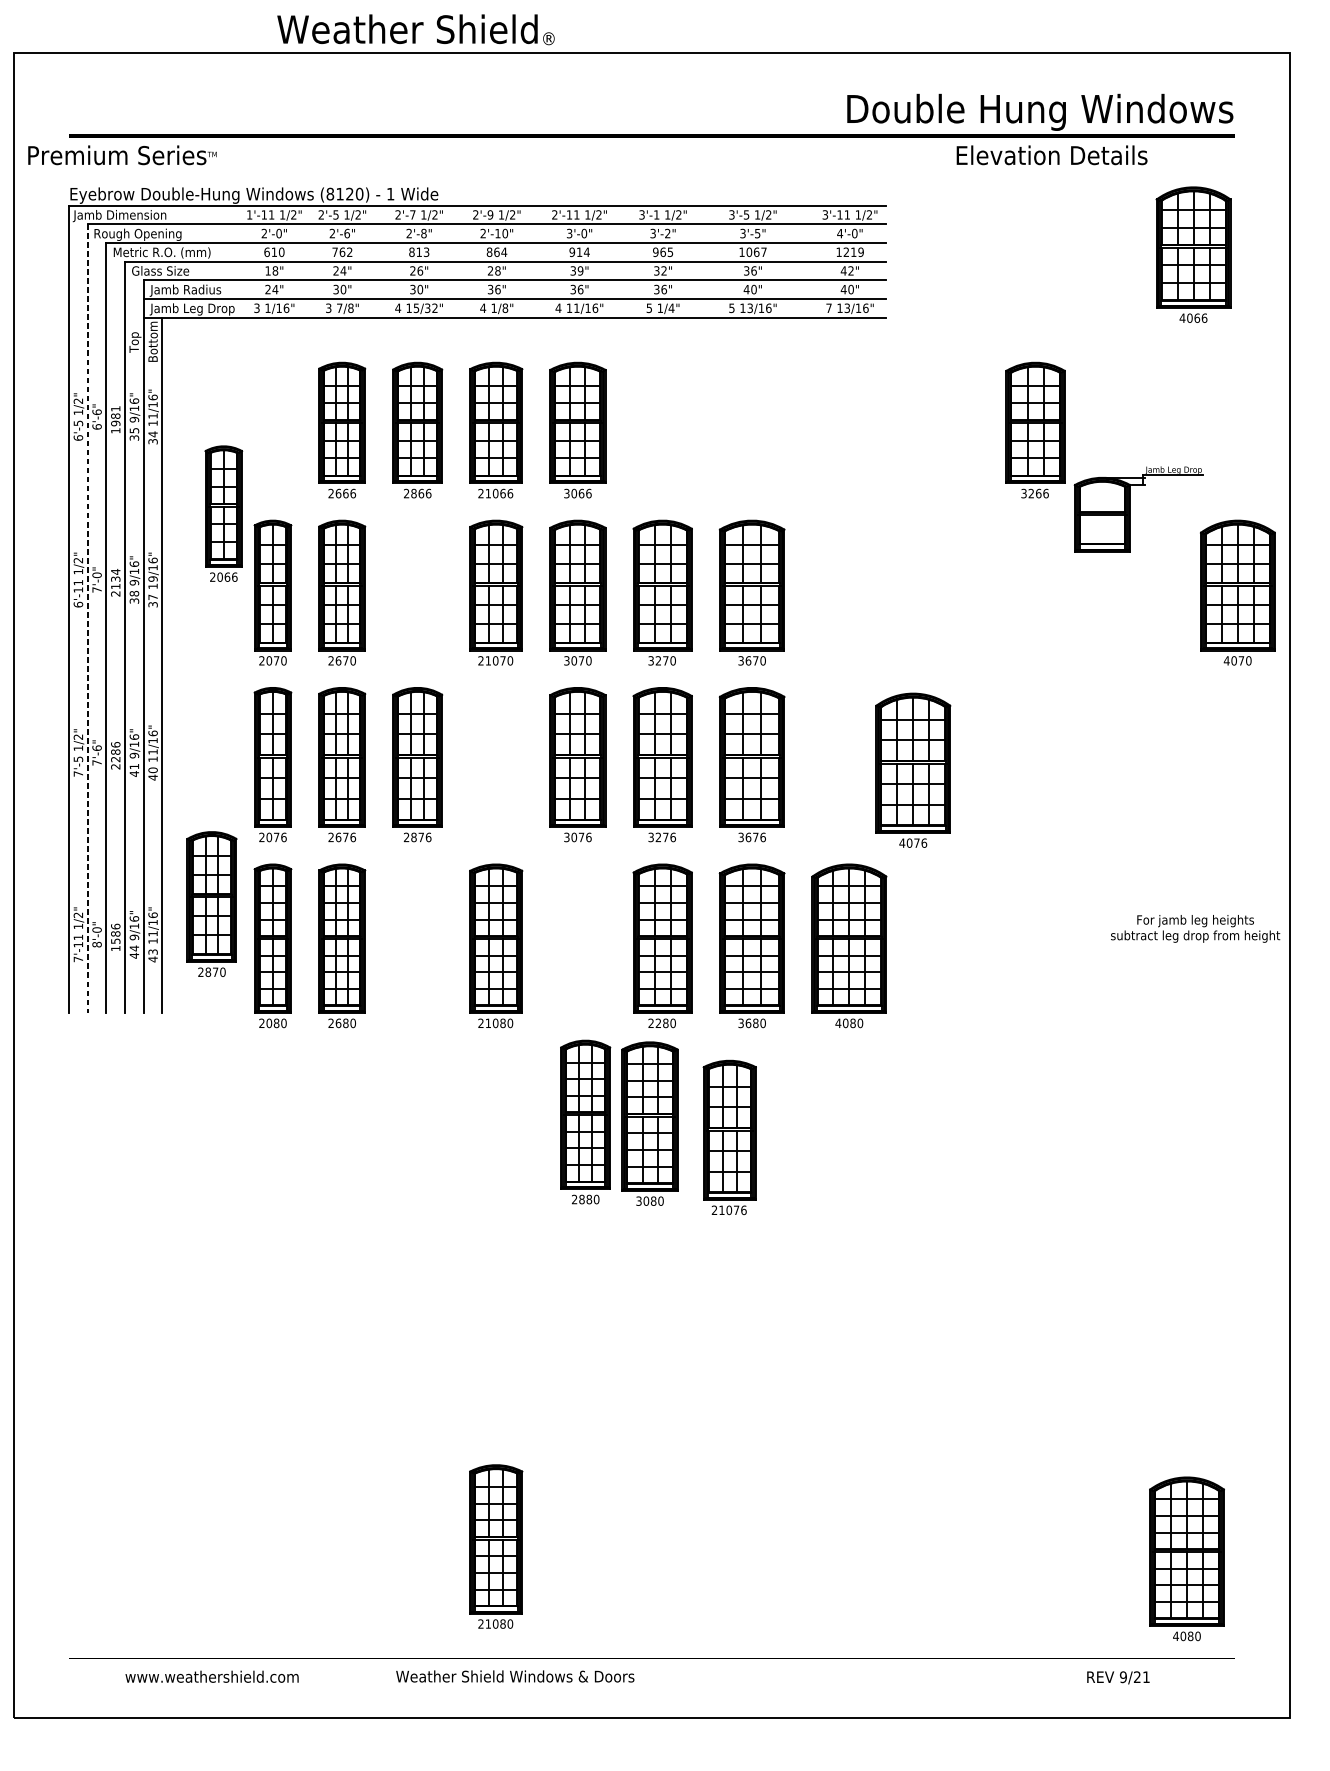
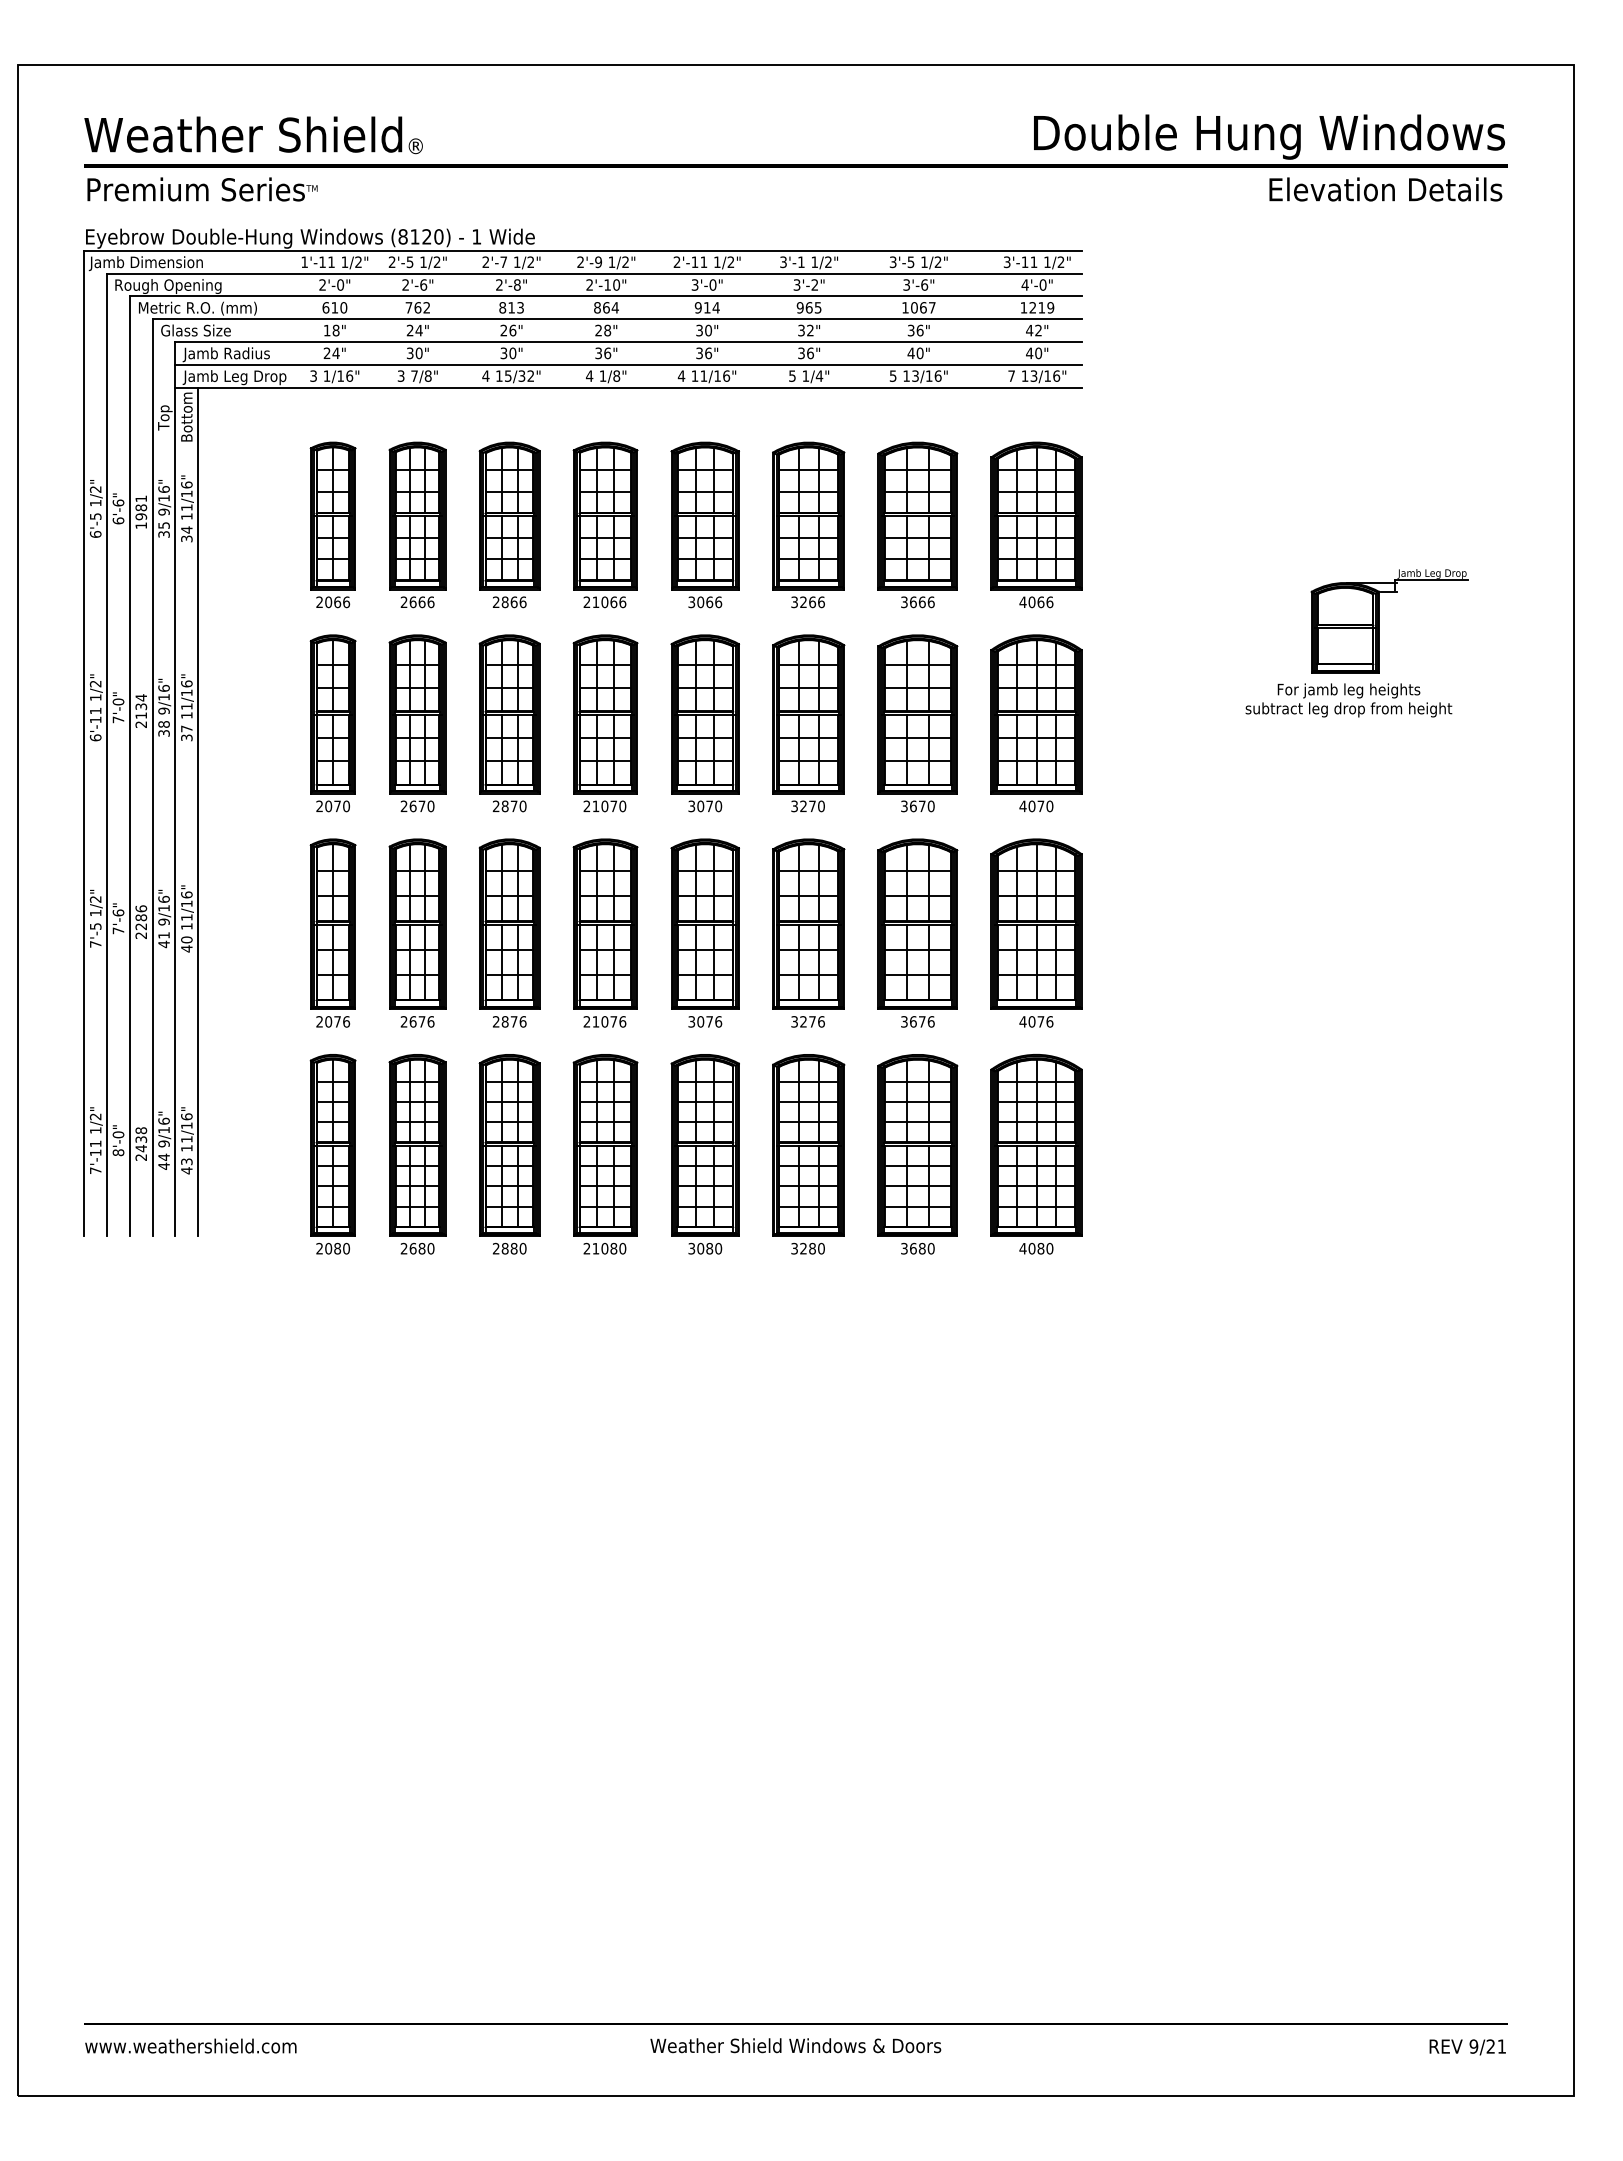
text: (415, 29) -> (253, 135), moved
text: (122, 155) -> (202, 189), moved
text: (1051, 155) -> (1385, 189), moved
text: (757, 233) -> (924, 284), 3'-5" -> 3'-6"
part: (1193, 254) -> (1036, 524), moved
text: (580, 270) -> (708, 330), 39" -> 30"
part: (751, 429) -> (917, 524), added
part: (1035, 429) -> (808, 524), moved
part: (223, 513) -> (332, 524), moved
text: (152, 579) -> (186, 706), 19/16" -> 11/16"
part: (1237, 592) -> (1036, 723), moved
line: (88, 619) -> (107, 755), dashed -> solid
part: (913, 769) -> (1036, 932), moved
part: (211, 904) -> (509, 723), moved
text: (1195, 928) -> (1348, 700), moved
text: (115, 937) -> (141, 1143), 1586 -> 2438
text: (651, 1023) -> (794, 1248), 2280 -> 3280
part: (585, 1122) -> (509, 1154), moved
part: (649, 1123) -> (704, 1154), moved
part: (729, 1137) -> (605, 932), moved
part: (496, 1546) -> (605, 1887), removed
part: (1187, 1559) -> (1448, 1902), removed
text: (211, 1676) -> (190, 2045), moved
text: (515, 1676) -> (795, 2045), moved
text: (1118, 1677) -> (1467, 2047), moved

